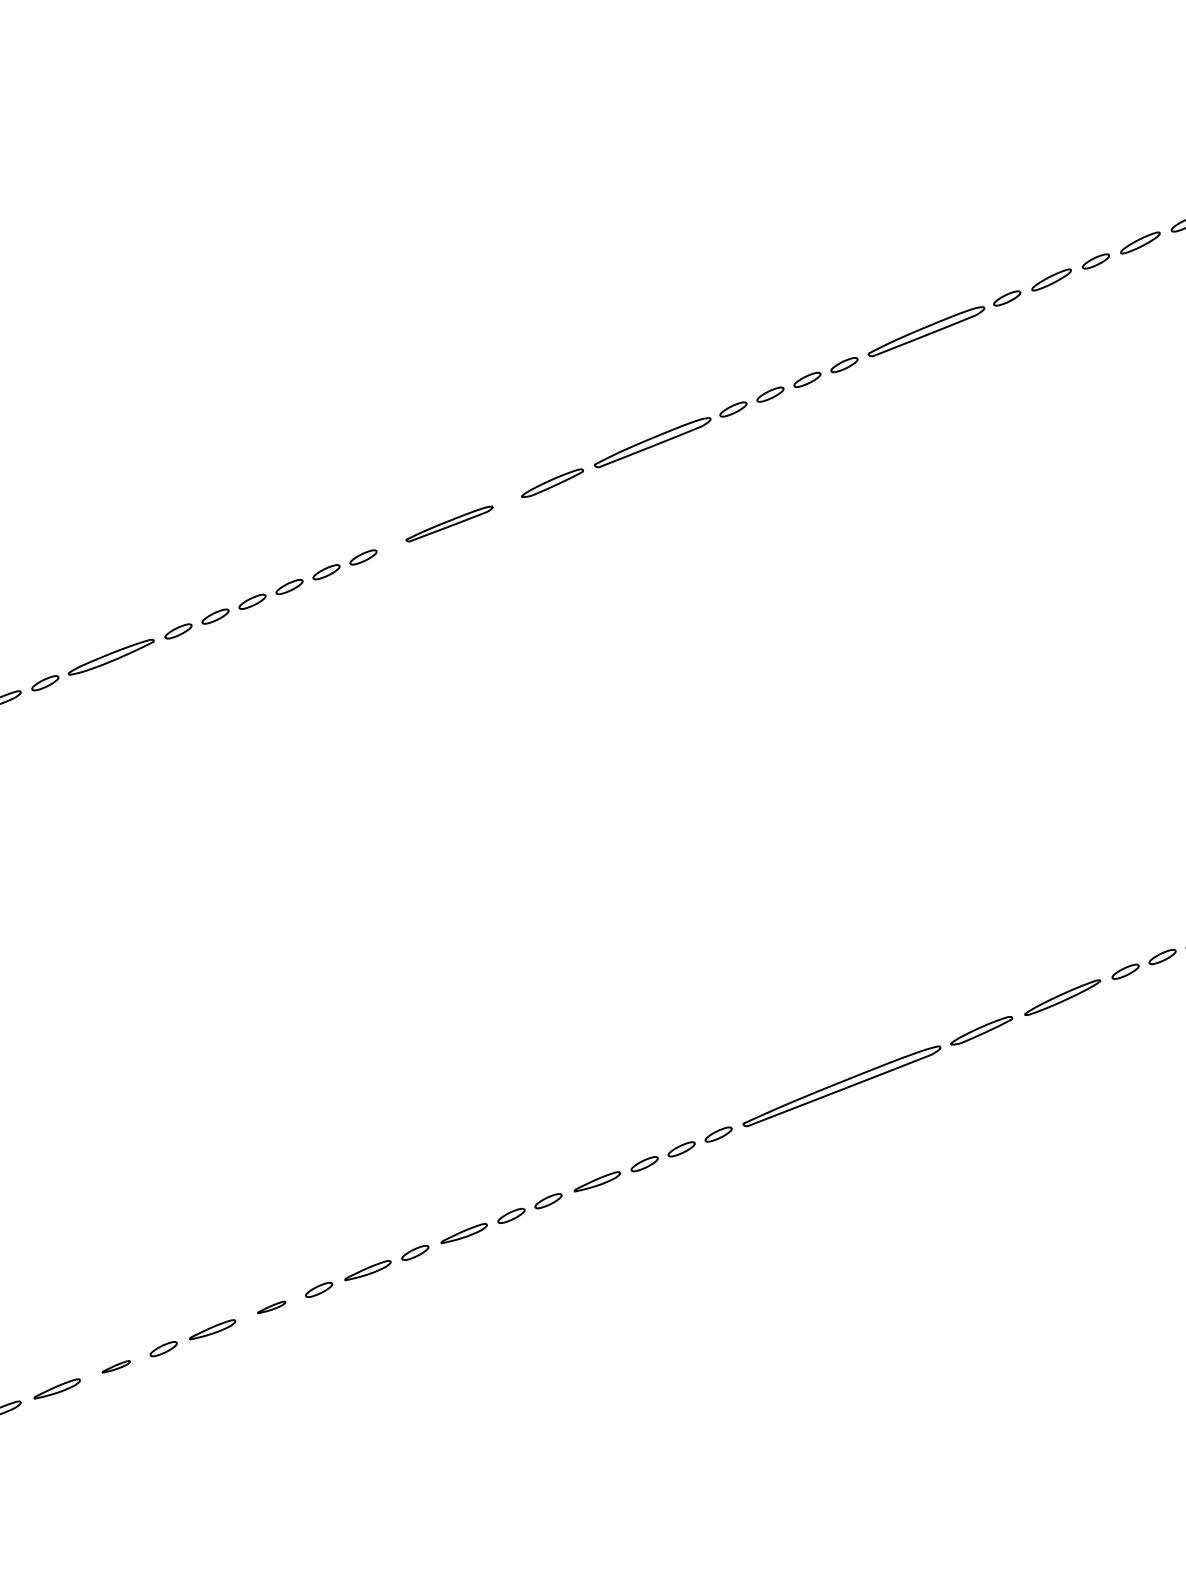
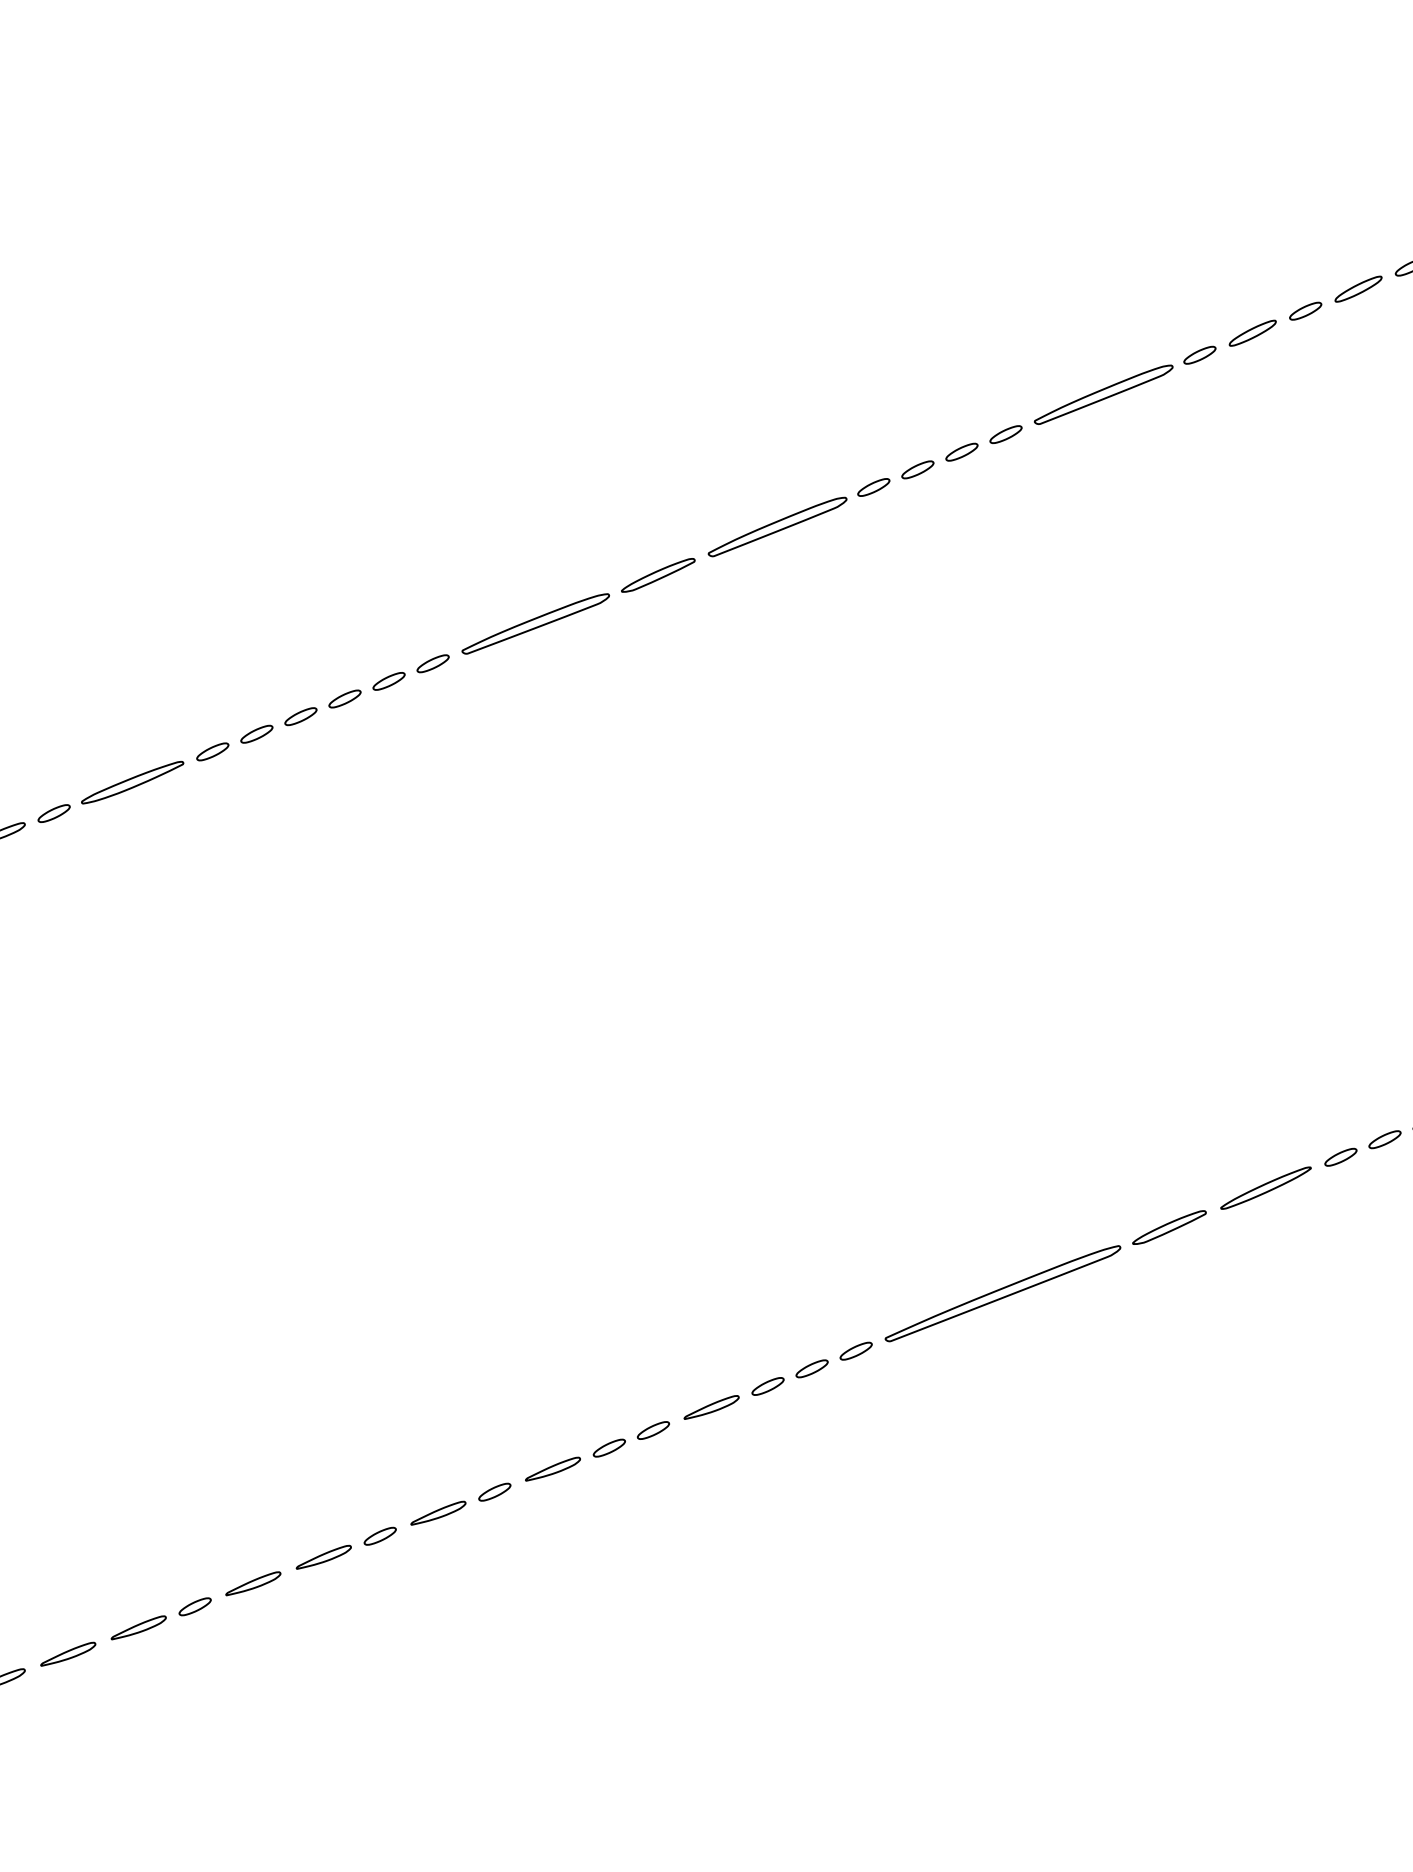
part: (449, 523) -> (535, 623), size x1.43
part: (271, 1306) -> (323, 1556), size x1.67
part: (116, 1366) -> (138, 1627), size x1.67

